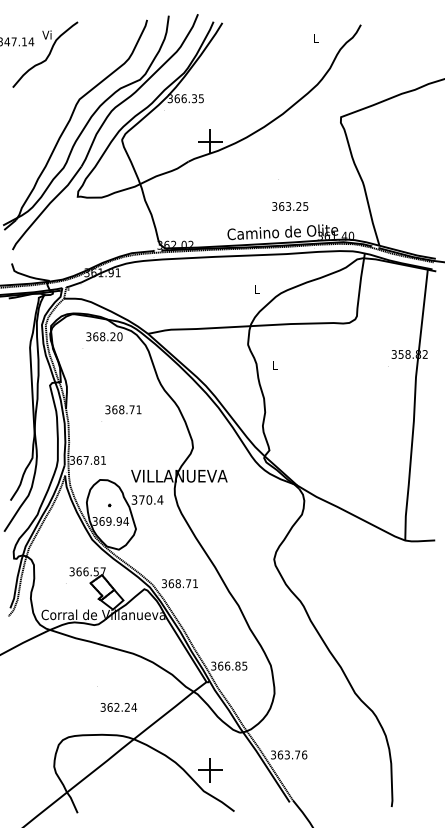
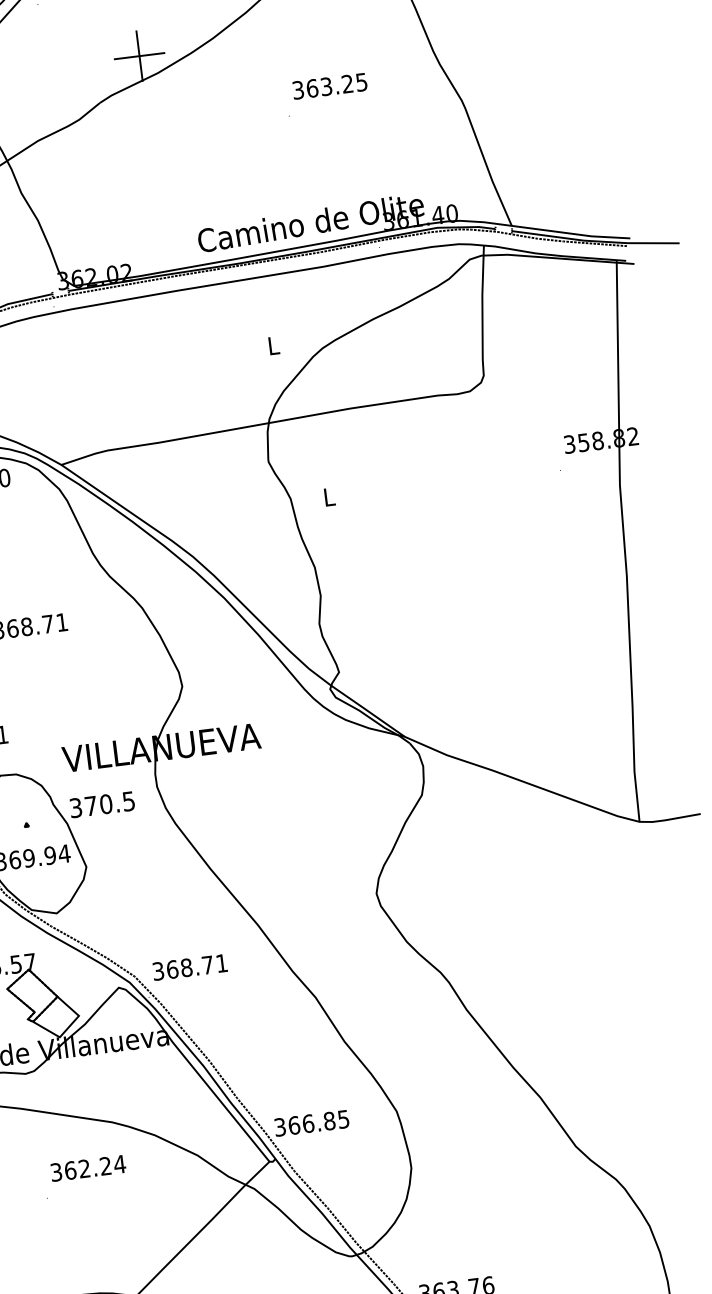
text: (290, 206) -> (330, 86), moved
text: (160, 499) -> (128, 800), 370.4 -> 370.5
text: (118, 707) -> (87, 1168), moved

